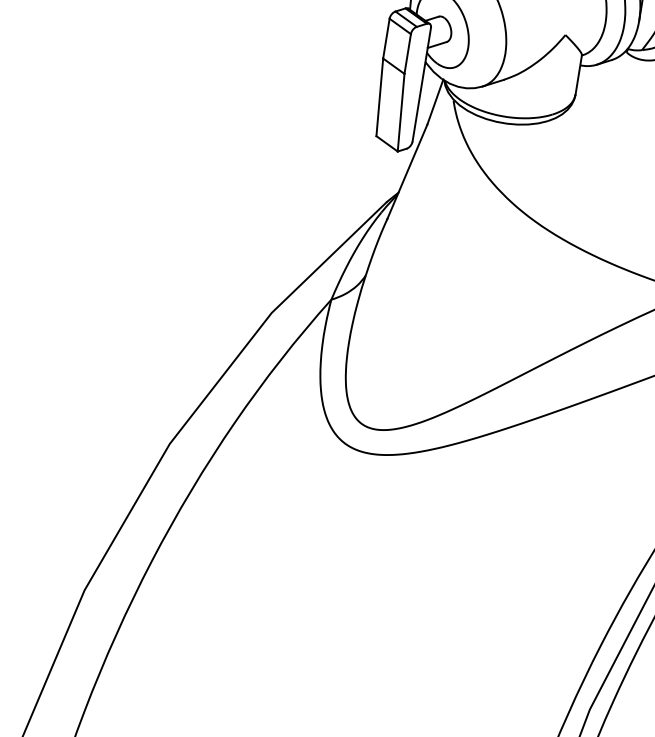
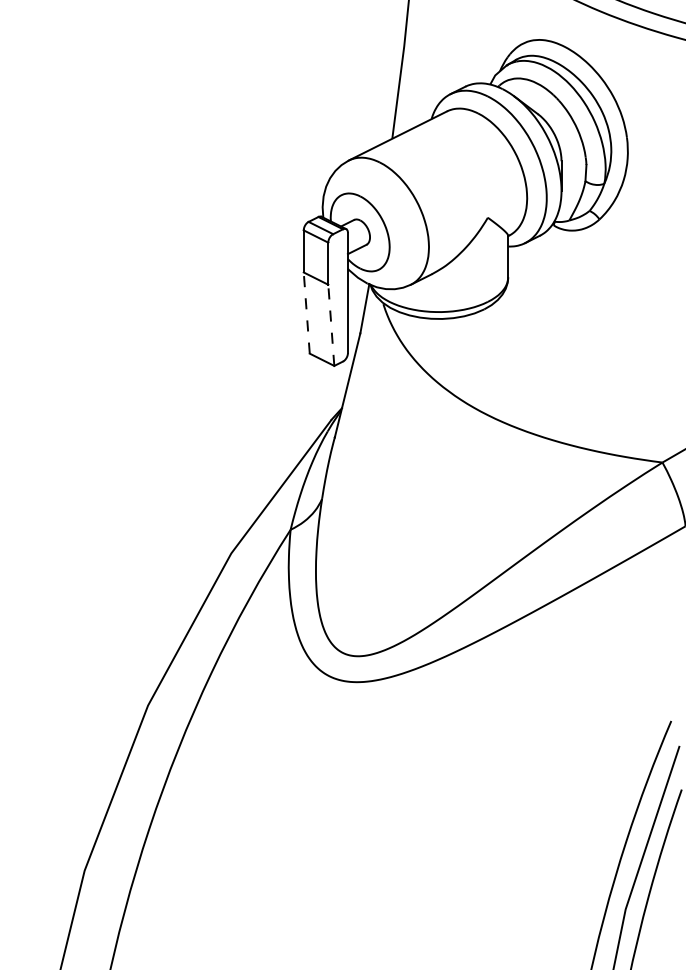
line: (379, 97) -> (306, 313), solid -> dashed
line: (401, 112) -> (331, 325), solid -> dashed

